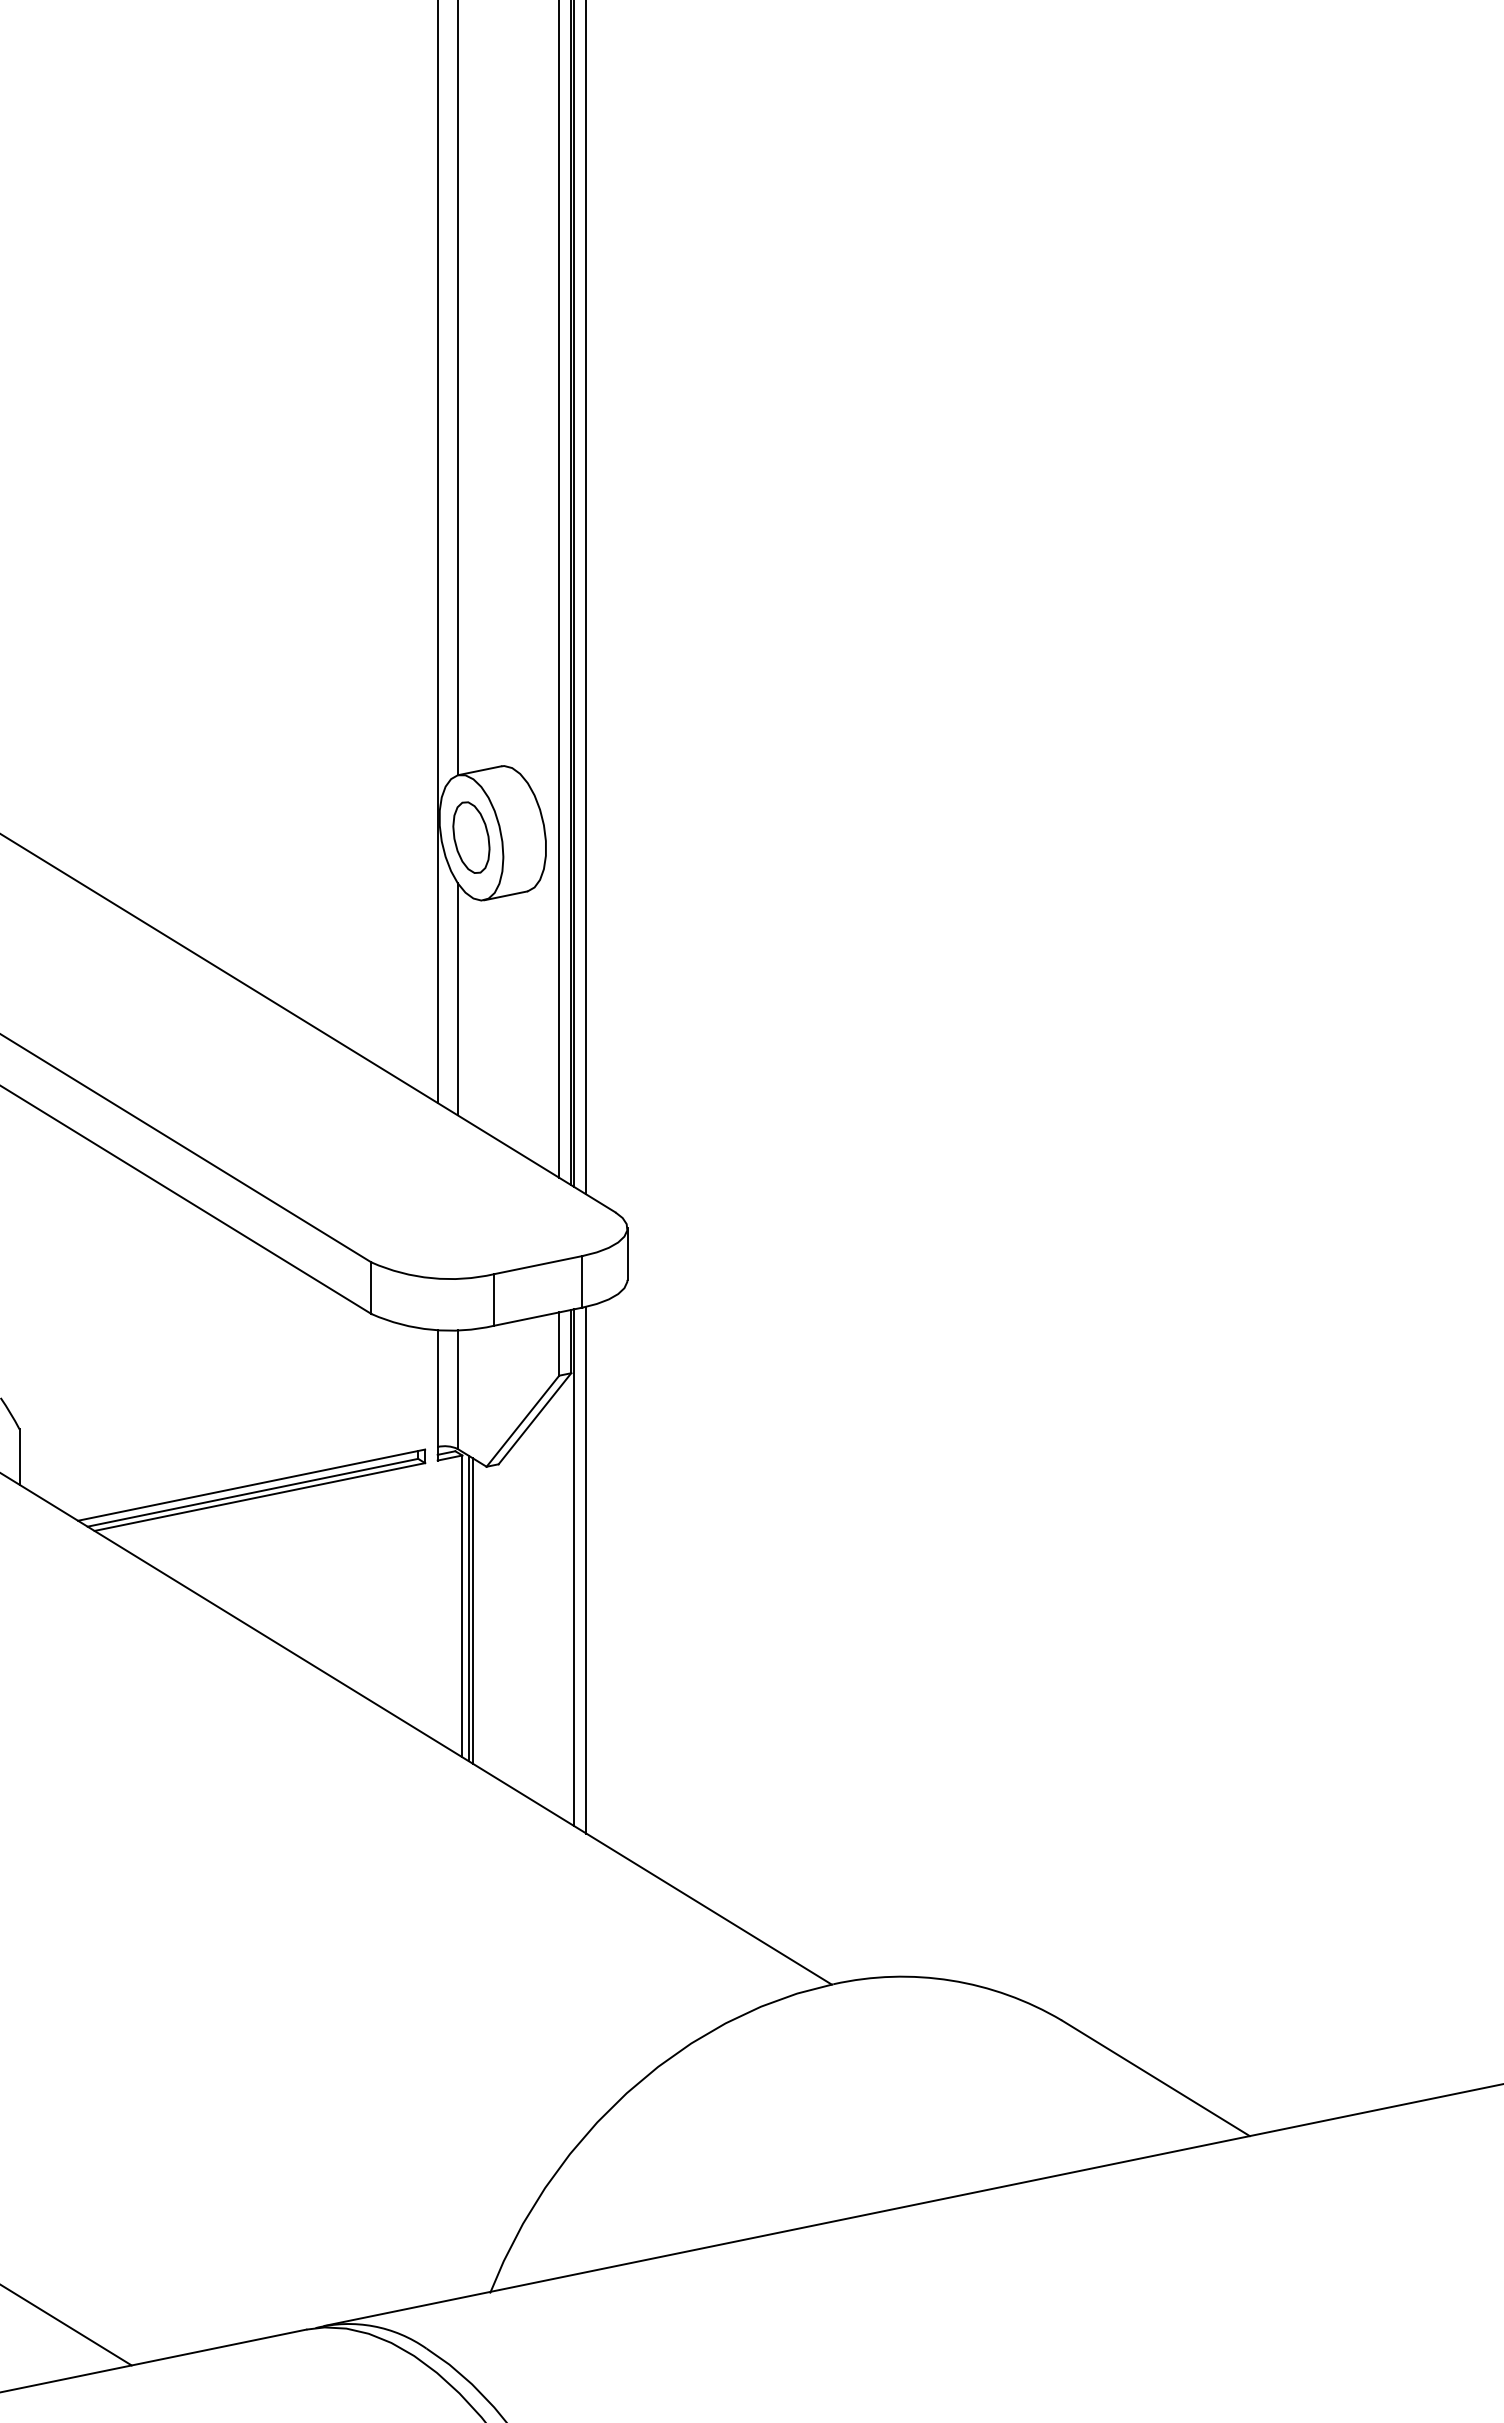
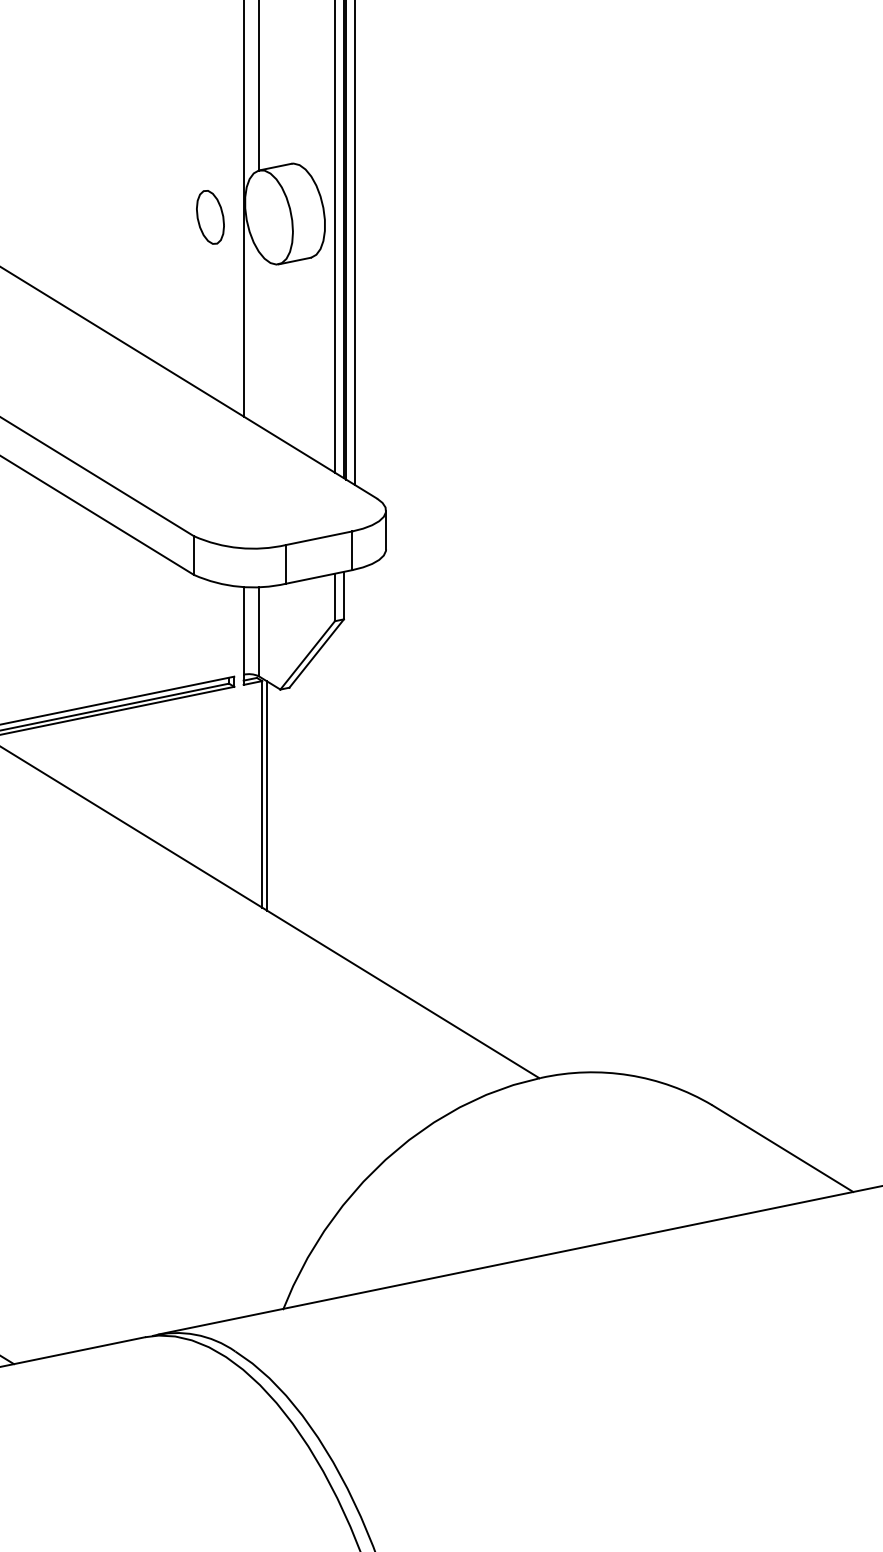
part: (471, 837) -> (210, 217), moved
line: (457, 998) -> (258, 338), removed
line: (574, 1567) -> (346, 765), removed
line: (586, 1569) -> (355, 766), removed
line: (472, 1610) -> (269, 797), removed

